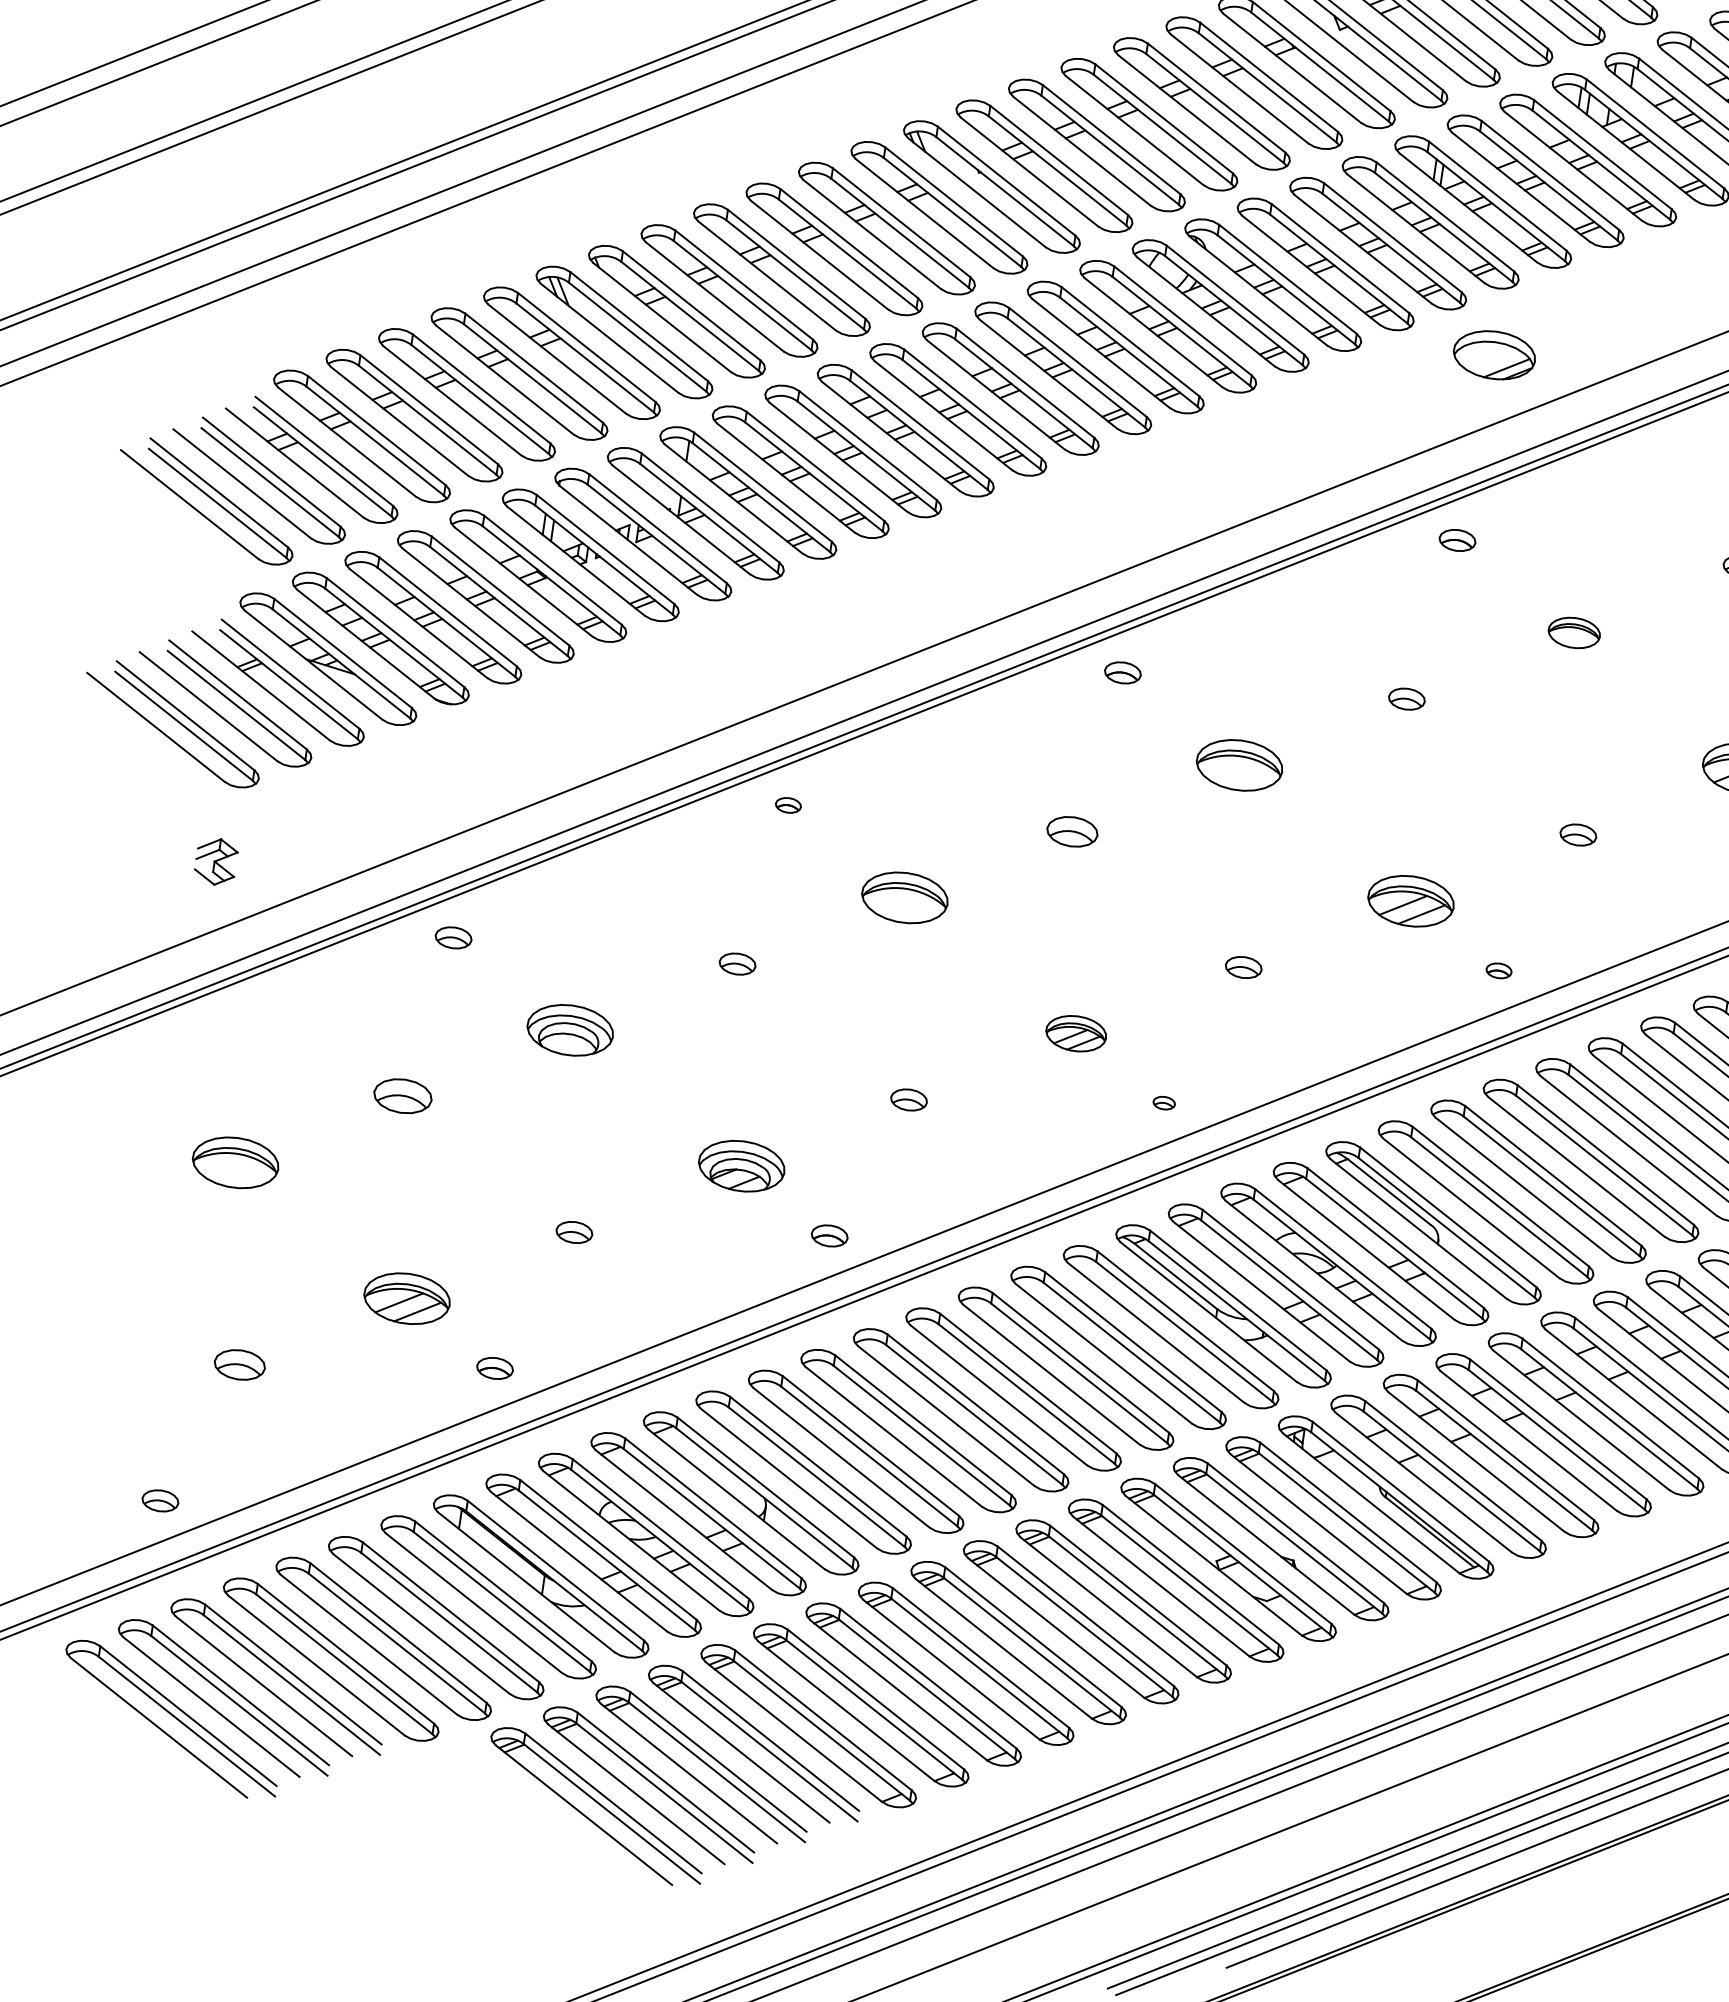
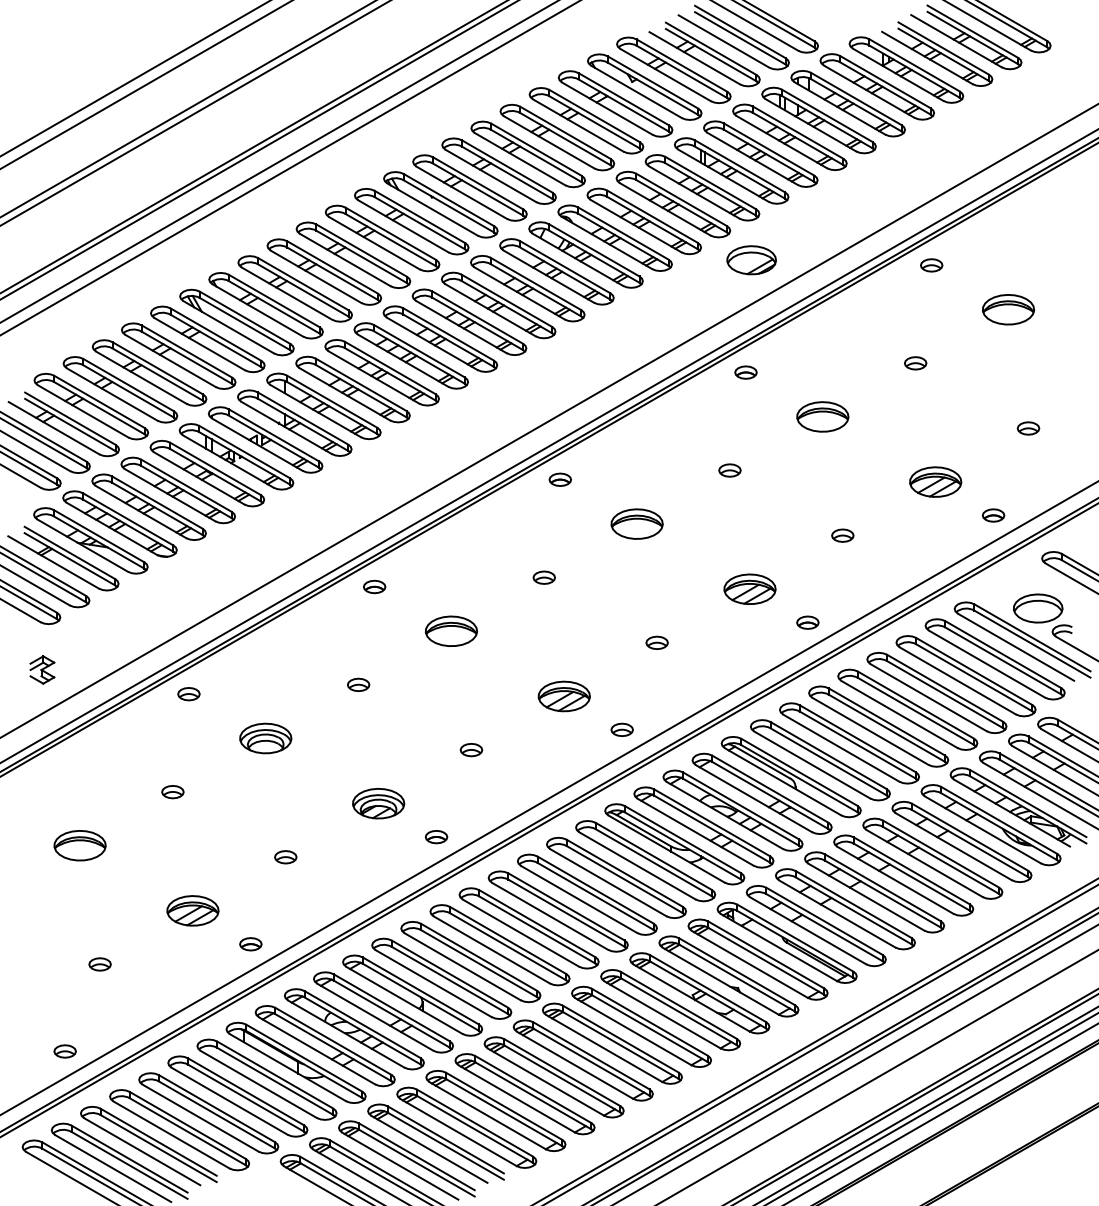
part: (1573, 632) -> (822, 416), size x1.67
part: (788, 804) -> (374, 586), size x1.43
part: (1071, 831) -> (543, 577), size x0.71
part: (1498, 970) -> (807, 622), size x1.43
part: (1075, 1033) -> (563, 696), size x1.43
part: (402, 1097) -> (172, 792), size x0.62
part: (1163, 1102) -> (621, 729), size x1.67
part: (238, 1364) -> (99, 964), size x0.71

